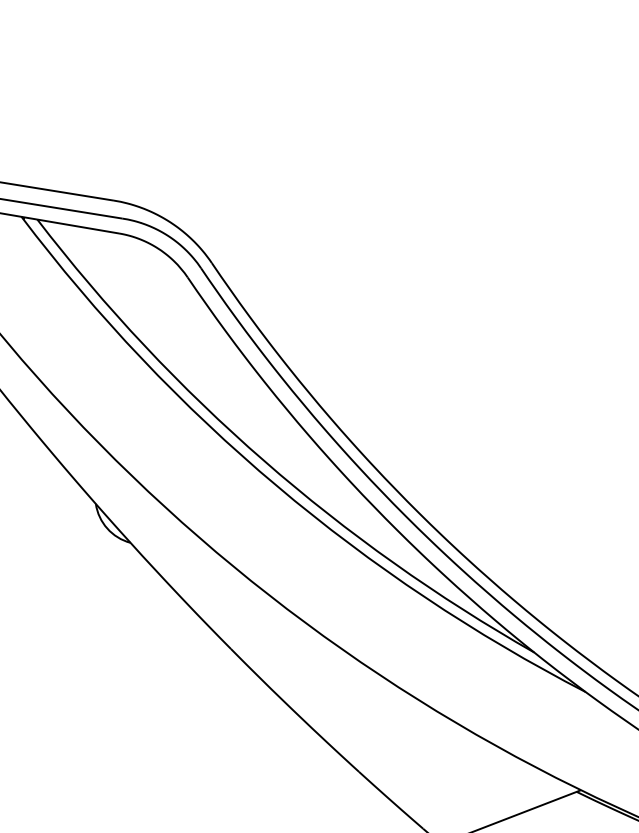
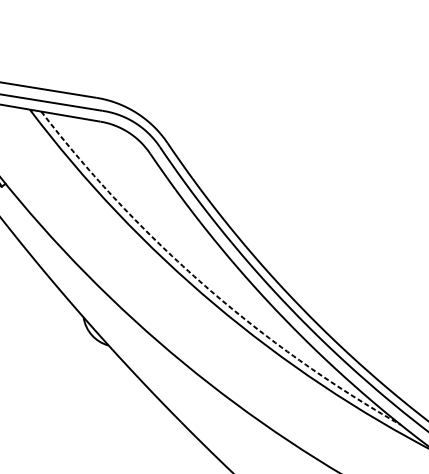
arc: (264, 460) -> (205, 285), solid -> dashed

